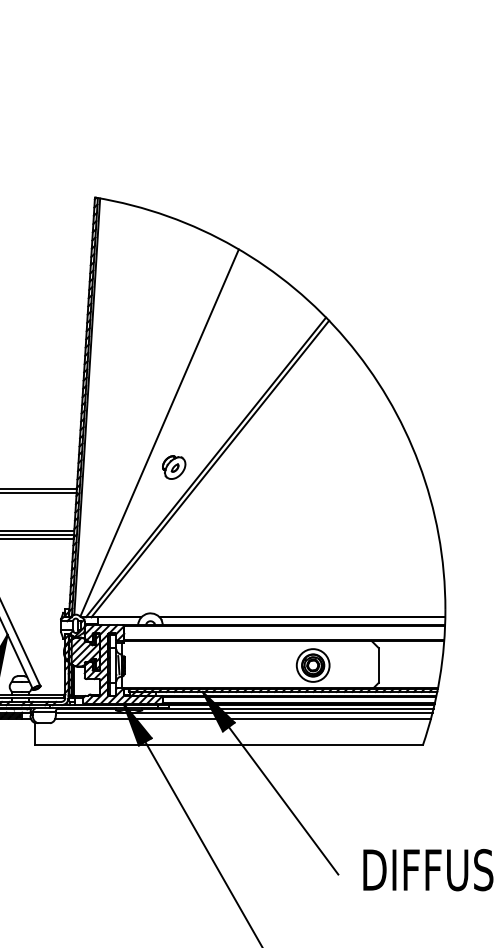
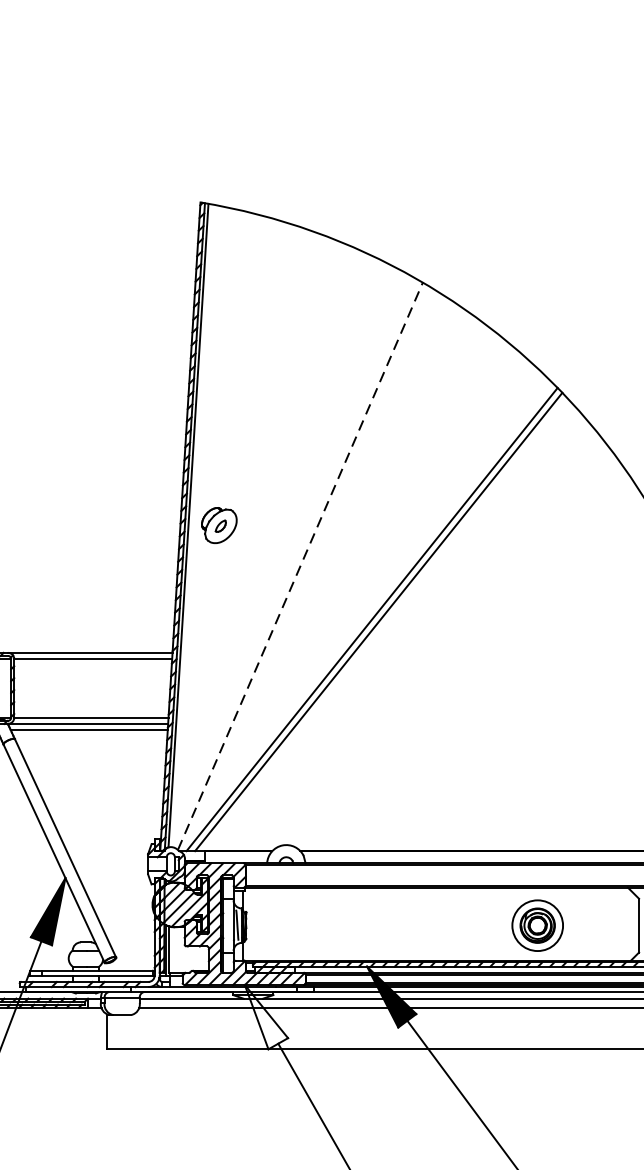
line: (159, 433) -> (300, 567), solid -> dashed
part: (174, 467) -> (219, 525), moved
fill: (137, 724) -> (266, 1016), removed

